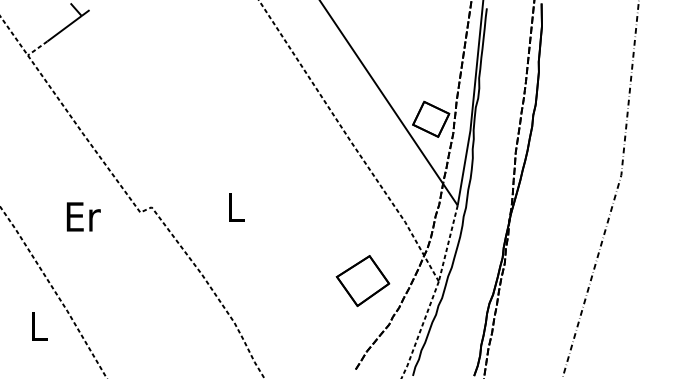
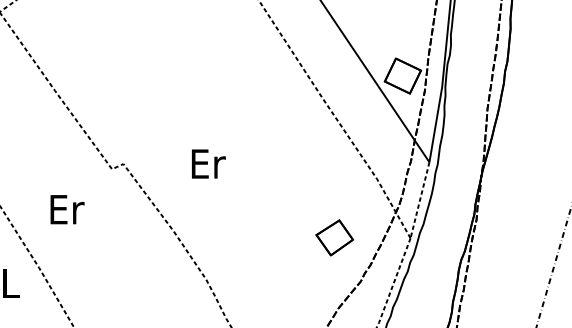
text: (237, 206) -> (209, 163), L -> Er
text: (83, 216) -> (67, 209), moved
part: (362, 281) -> (334, 238), size x0.7

